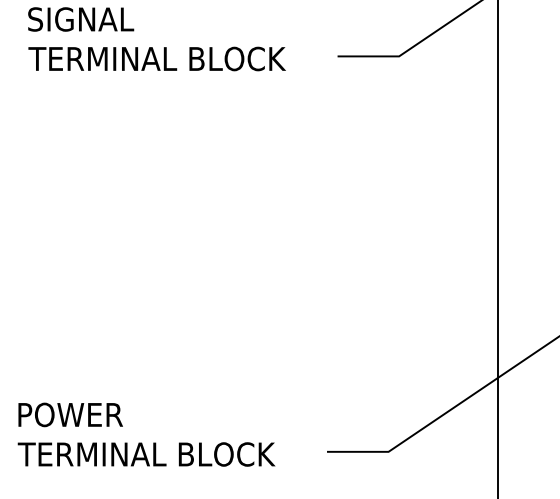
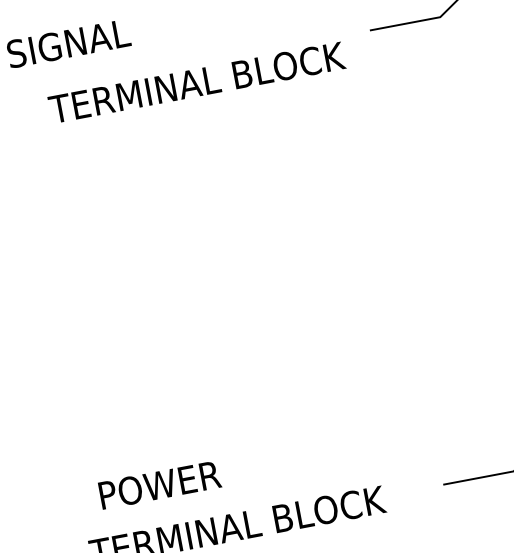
text: (156, 58) -> (196, 82), moved
text: (70, 414) -> (159, 484), moved

